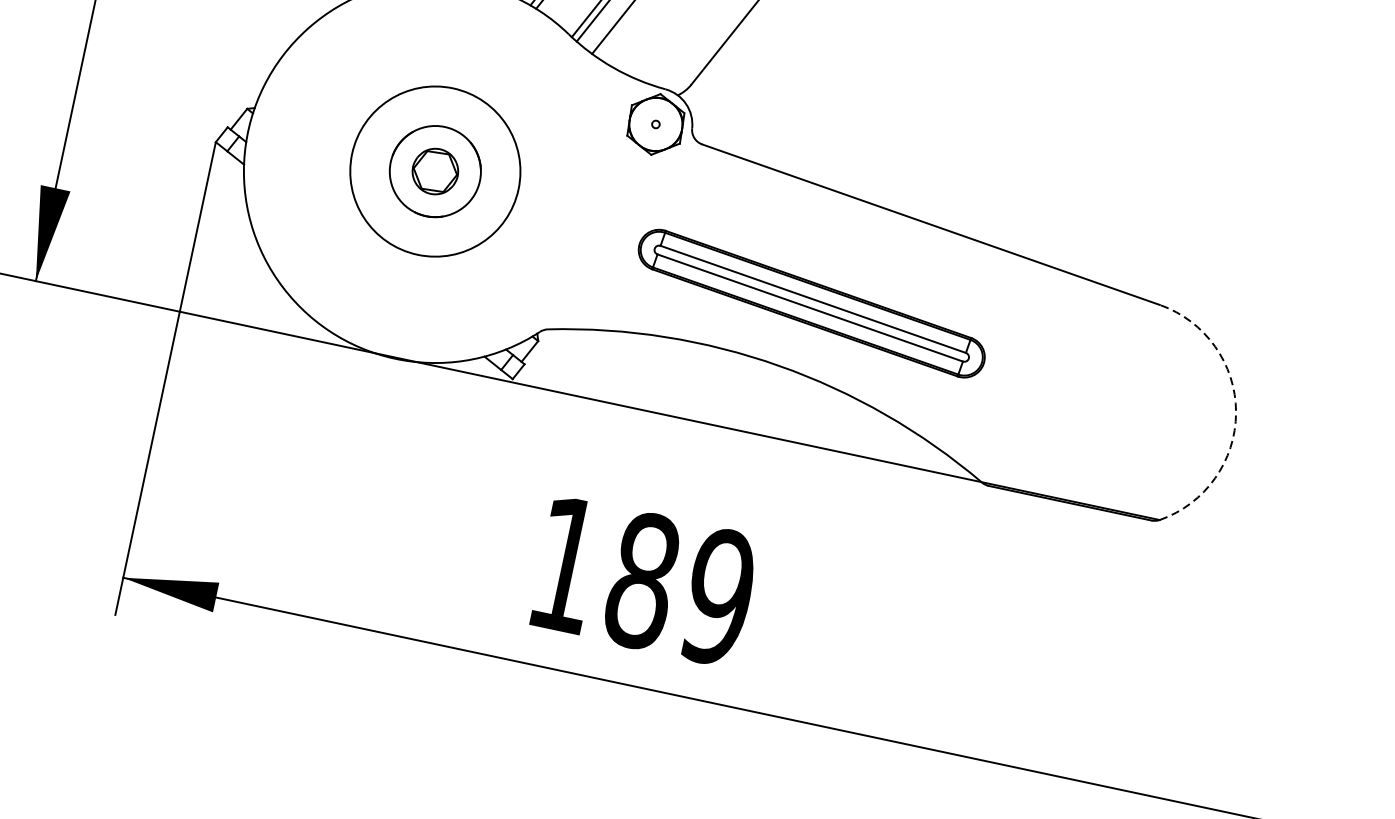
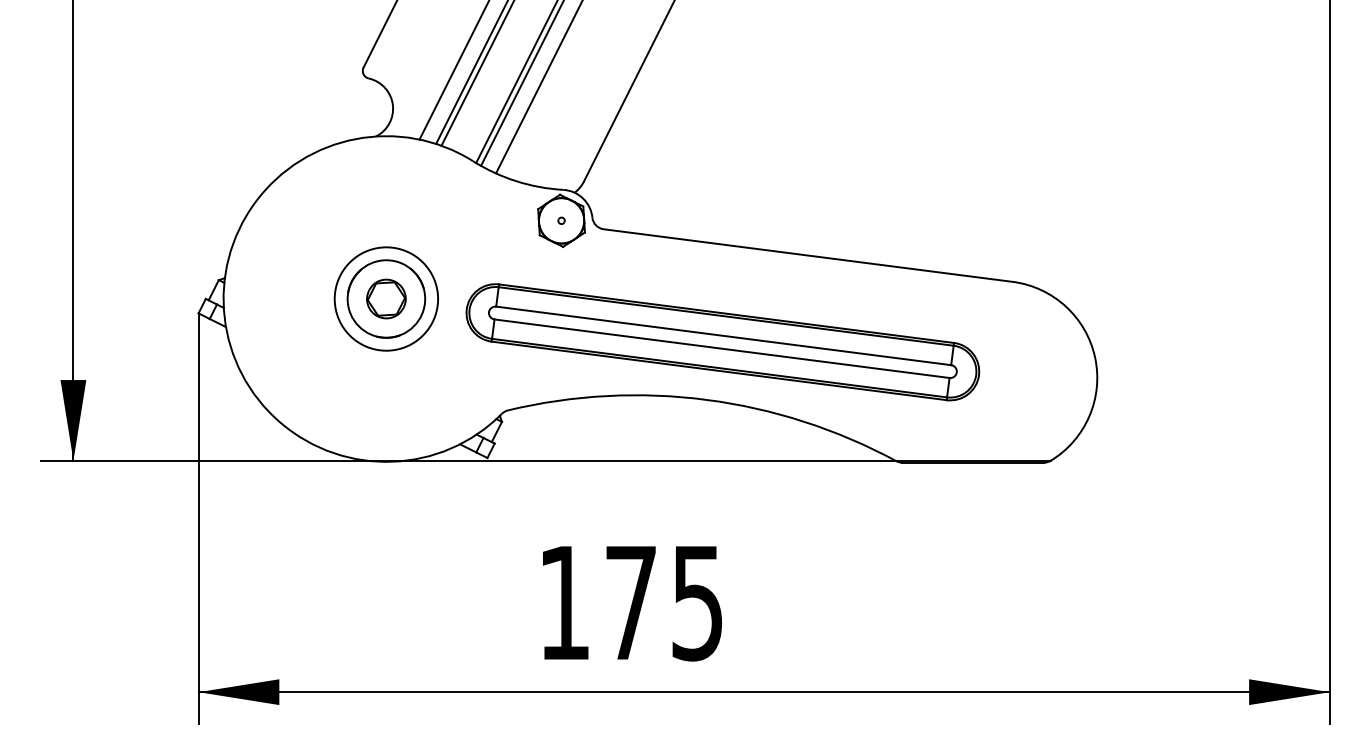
circle: (435, 170) -> (386, 298), size x0.71
part: (811, 303) -> (722, 342), size x1.67
arc: (1236, 412) -> (1095, 357), dashed -> solid
text: (680, 588) -> (664, 602), 189 -> 175

